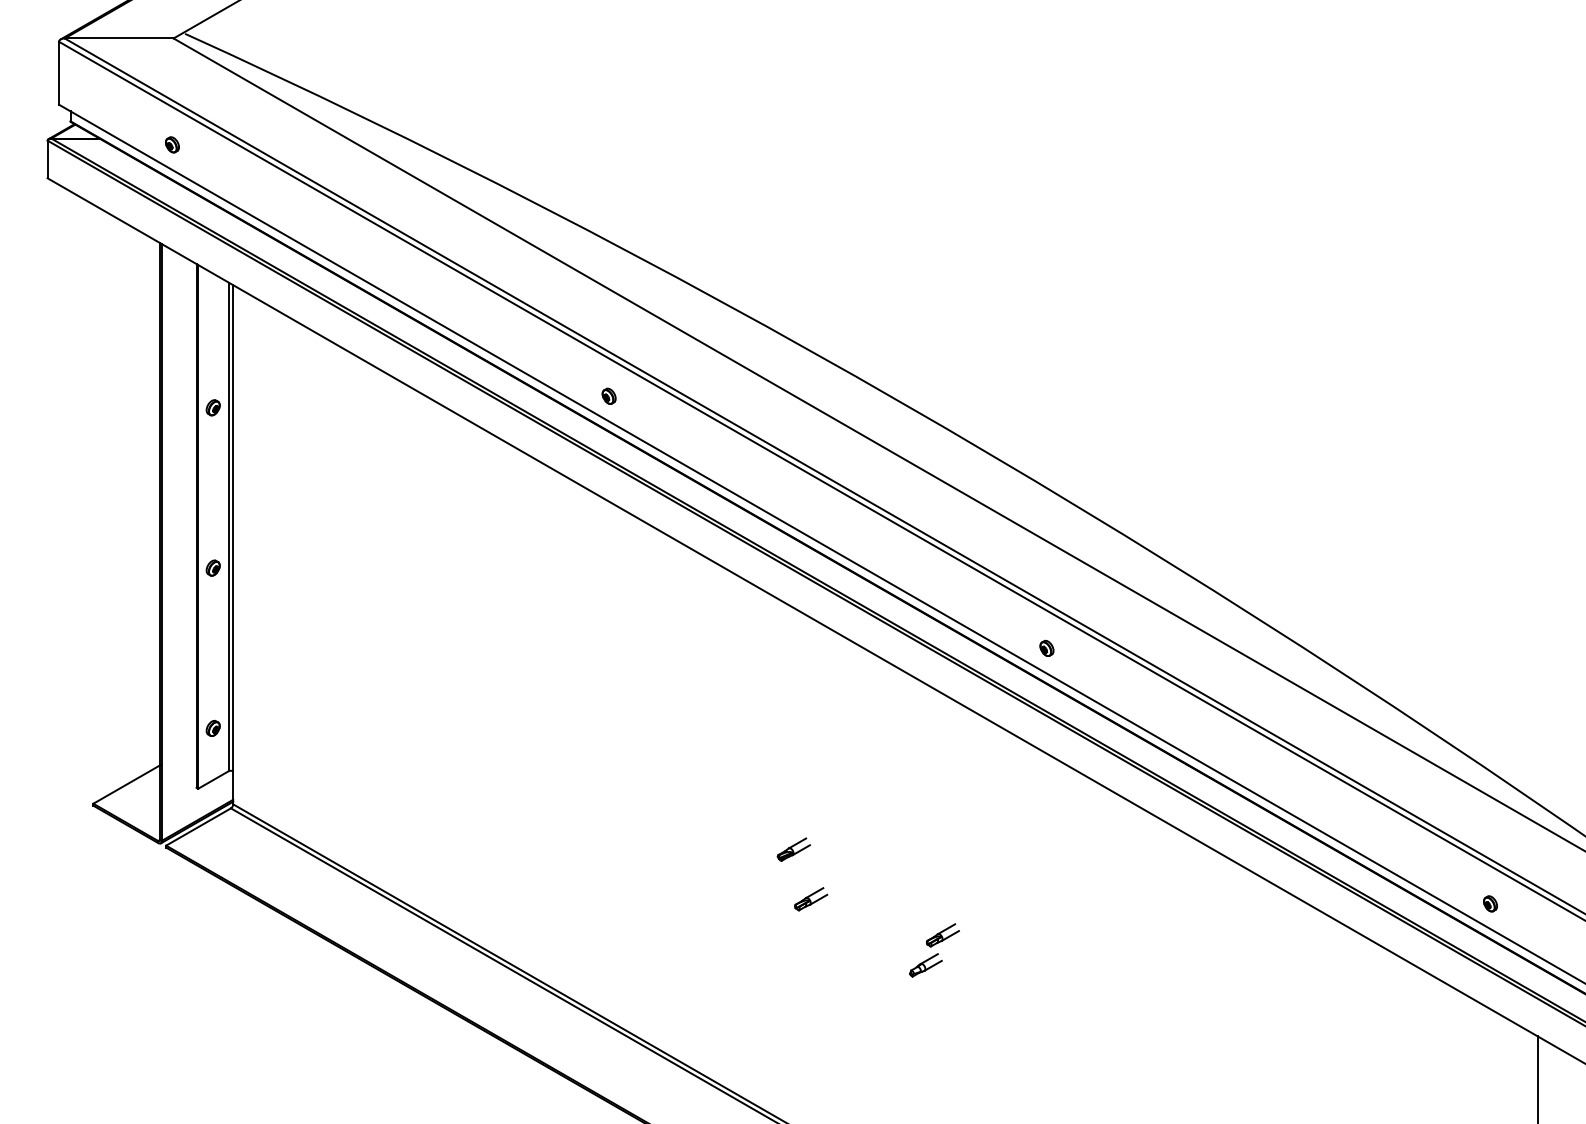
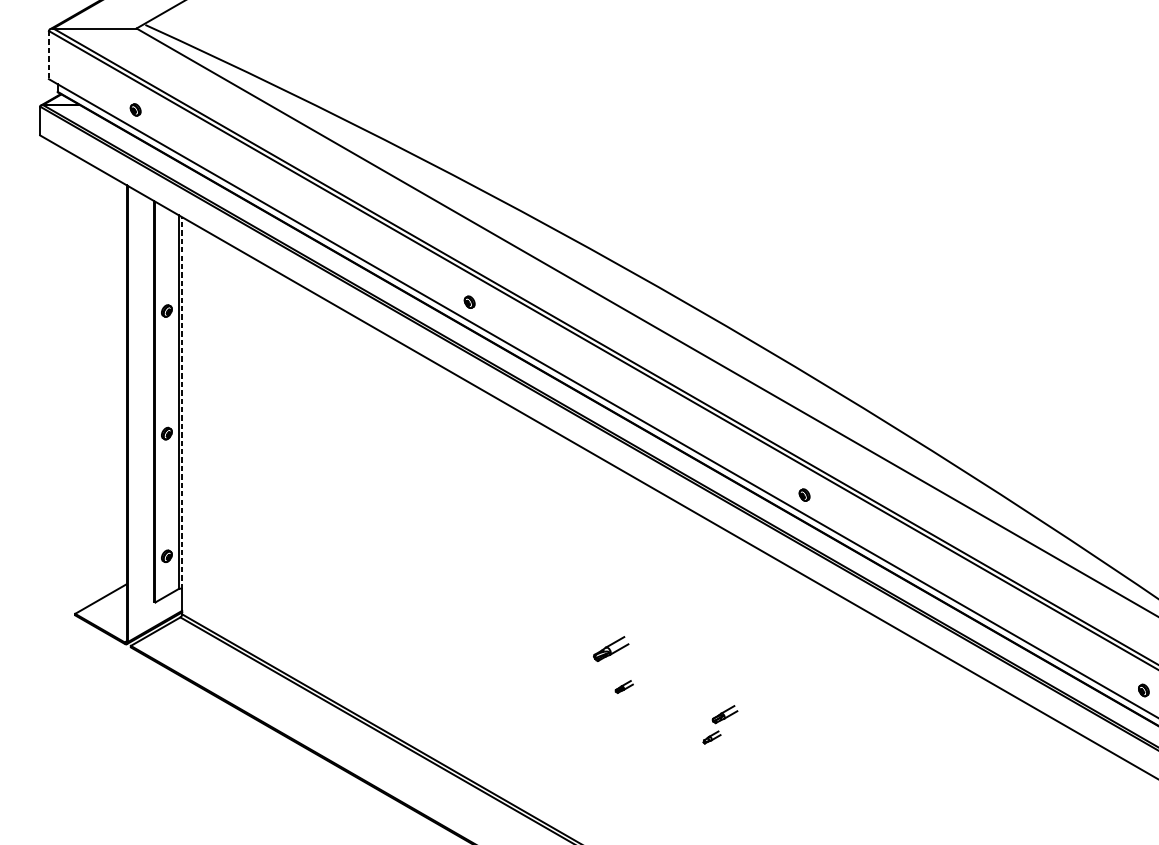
line: (59, 73) -> (49, 55), solid -> dashed
line: (233, 527) -> (182, 402), solid -> dashed
part: (793, 849) -> (610, 648), size x1.4
part: (811, 899) -> (624, 687), size x0.7
part: (925, 965) -> (711, 737), size x0.7

